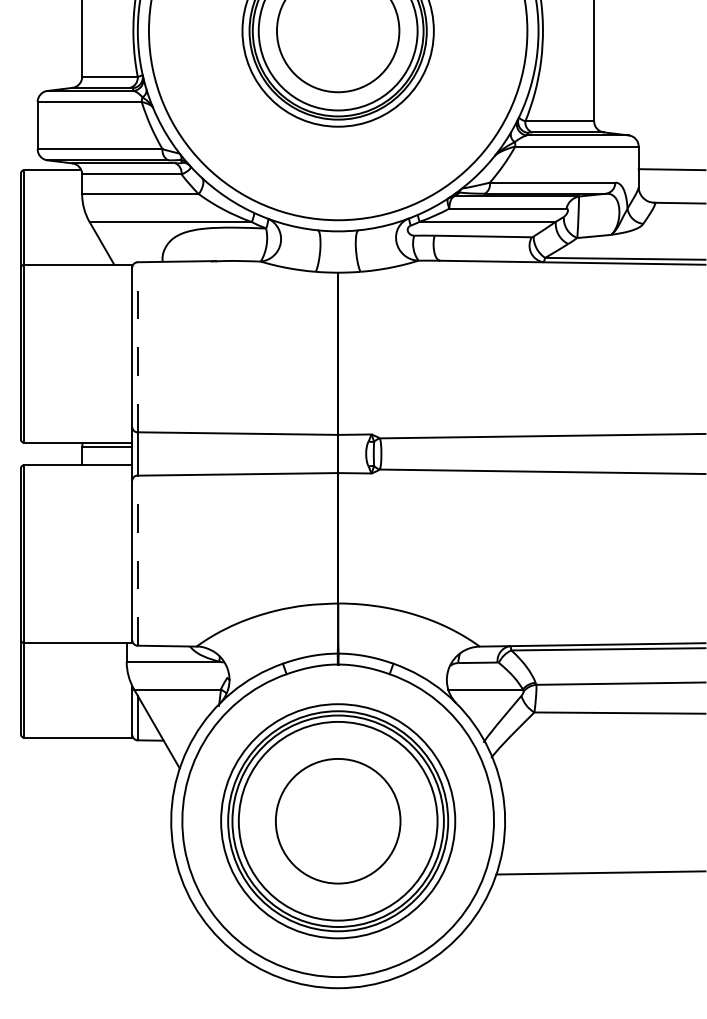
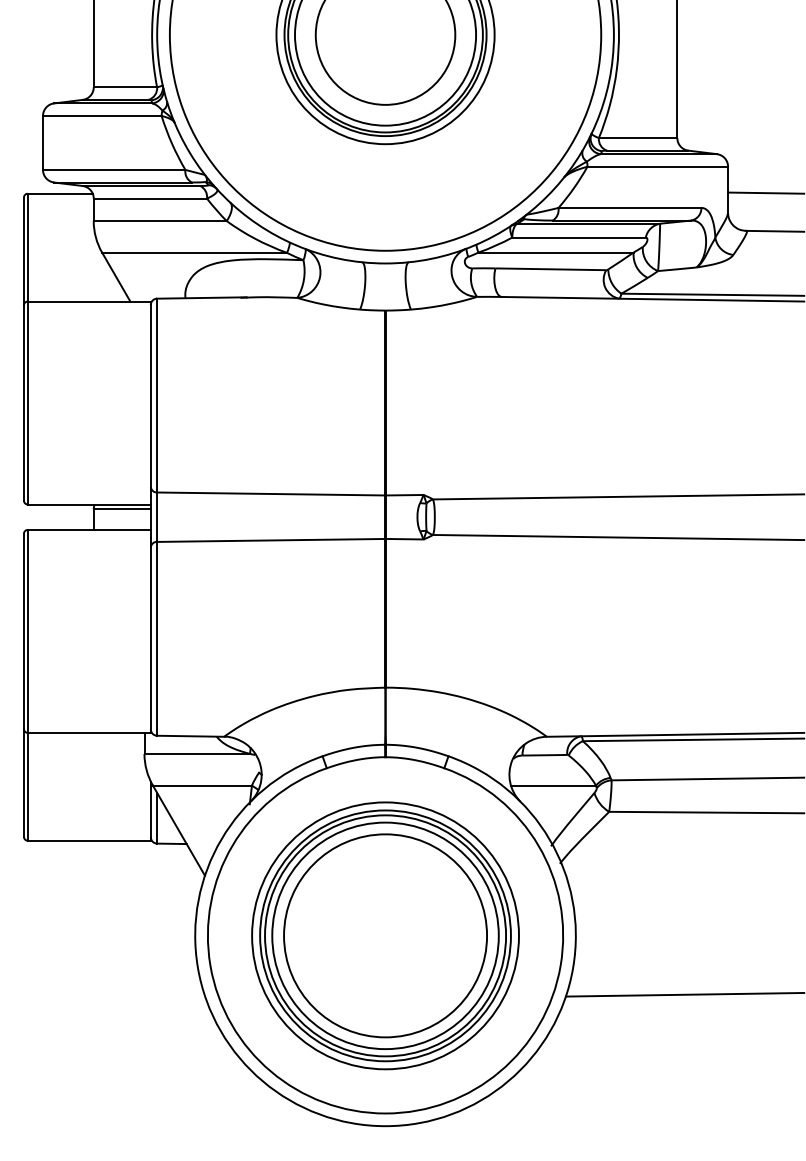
line: (138, 347) -> (157, 395), dashed -> solid
line: (138, 560) -> (157, 638), dashed -> solid
circle: (338, 820) -> (385, 935), size x1.43

